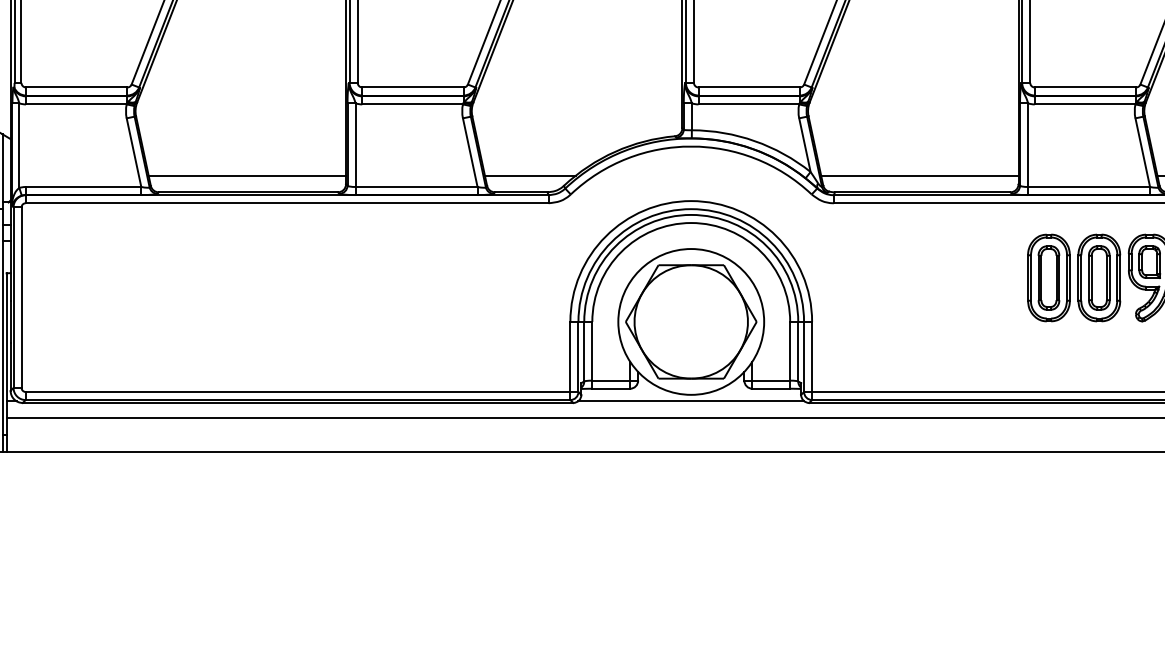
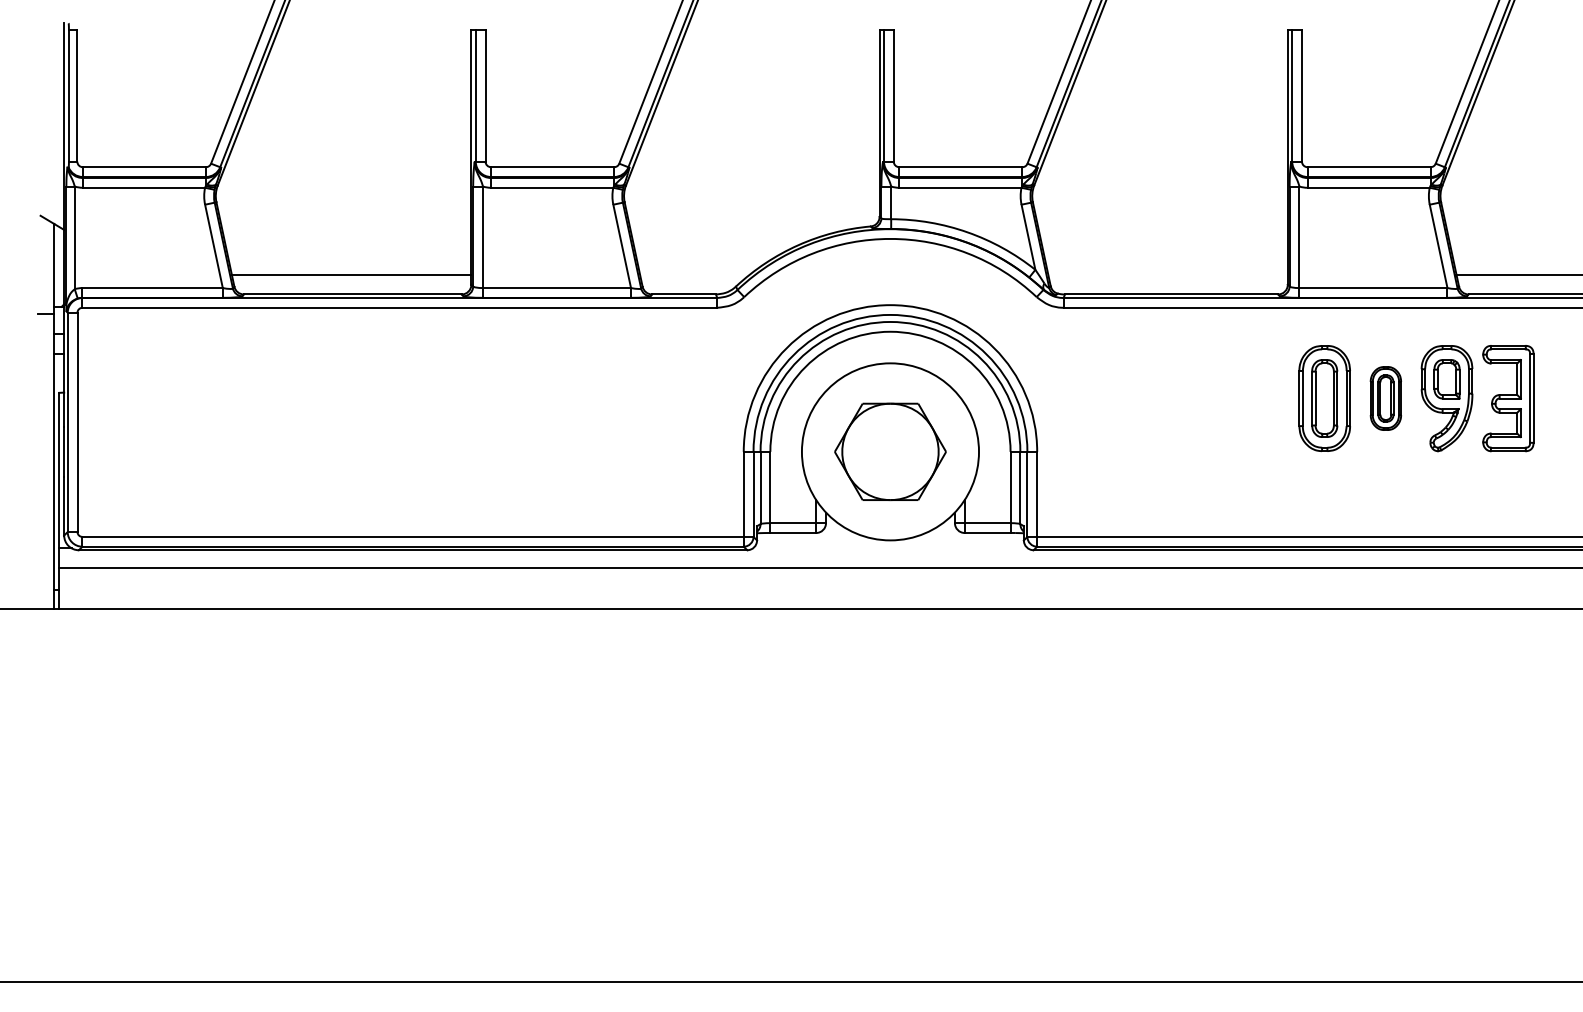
line: (529, 175) -> (694, 274), removed
line: (919, 175) -> (1167, 274), removed
part: (1099, 277) -> (1385, 398), size x0.6
part: (691, 321) -> (890, 451), size x0.7
line: (691, 401) -> (890, 548), removed

